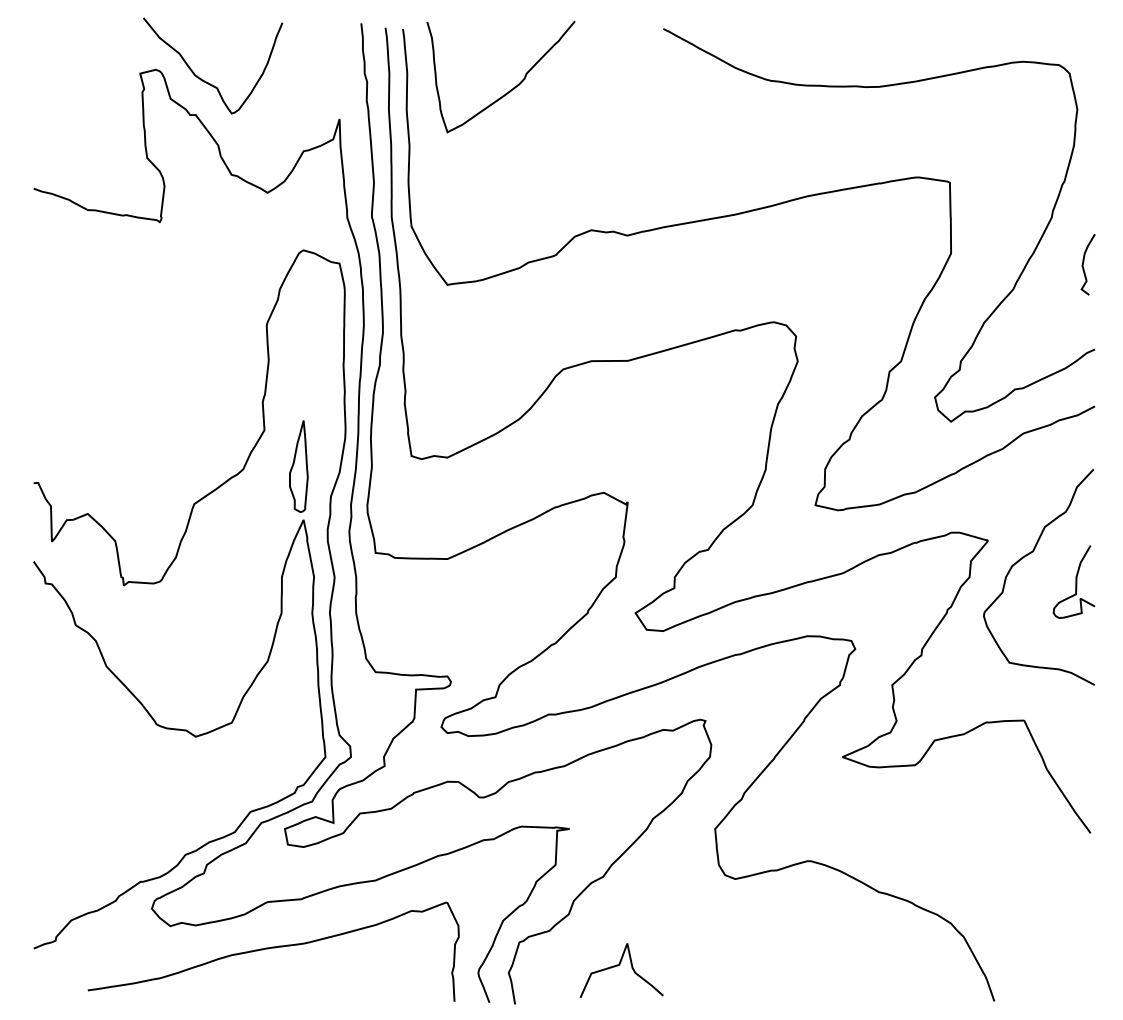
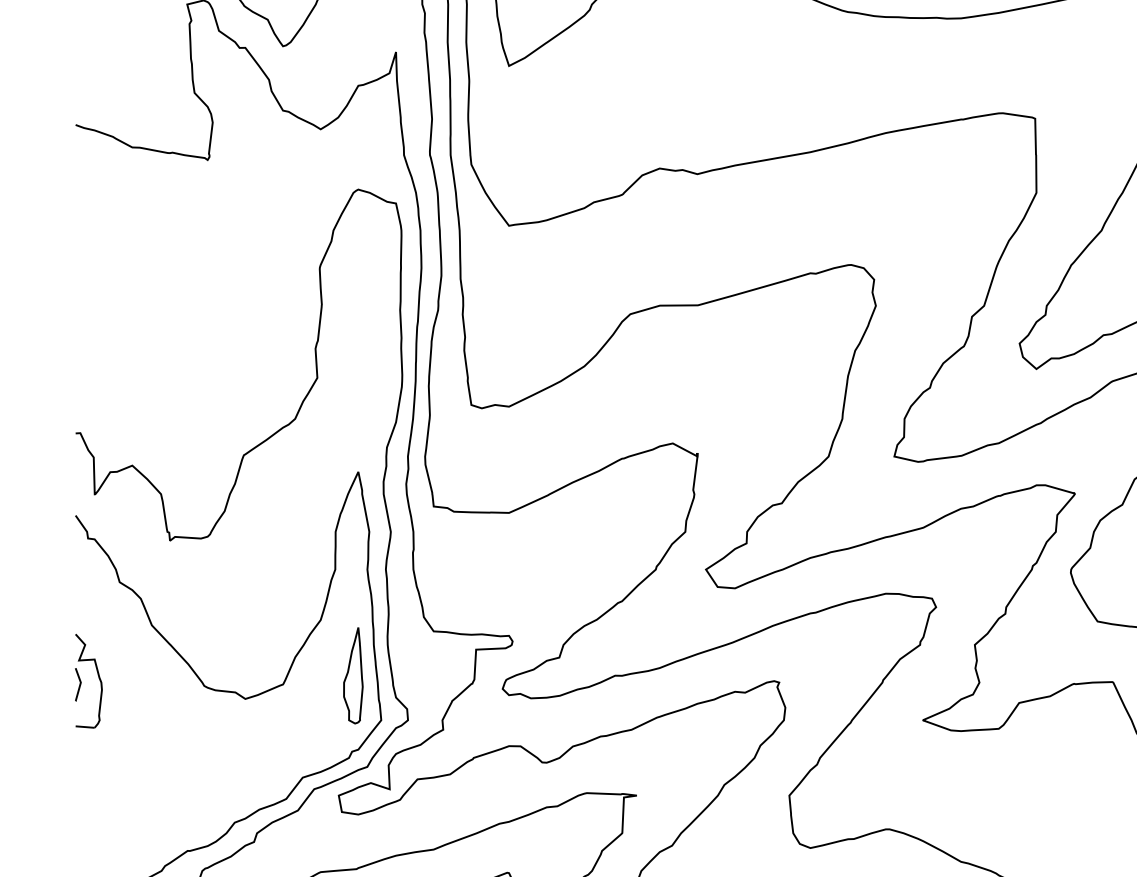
part: (298, 466) -> (352, 675), moved
part: (39, 719) -> (81, 680), added

